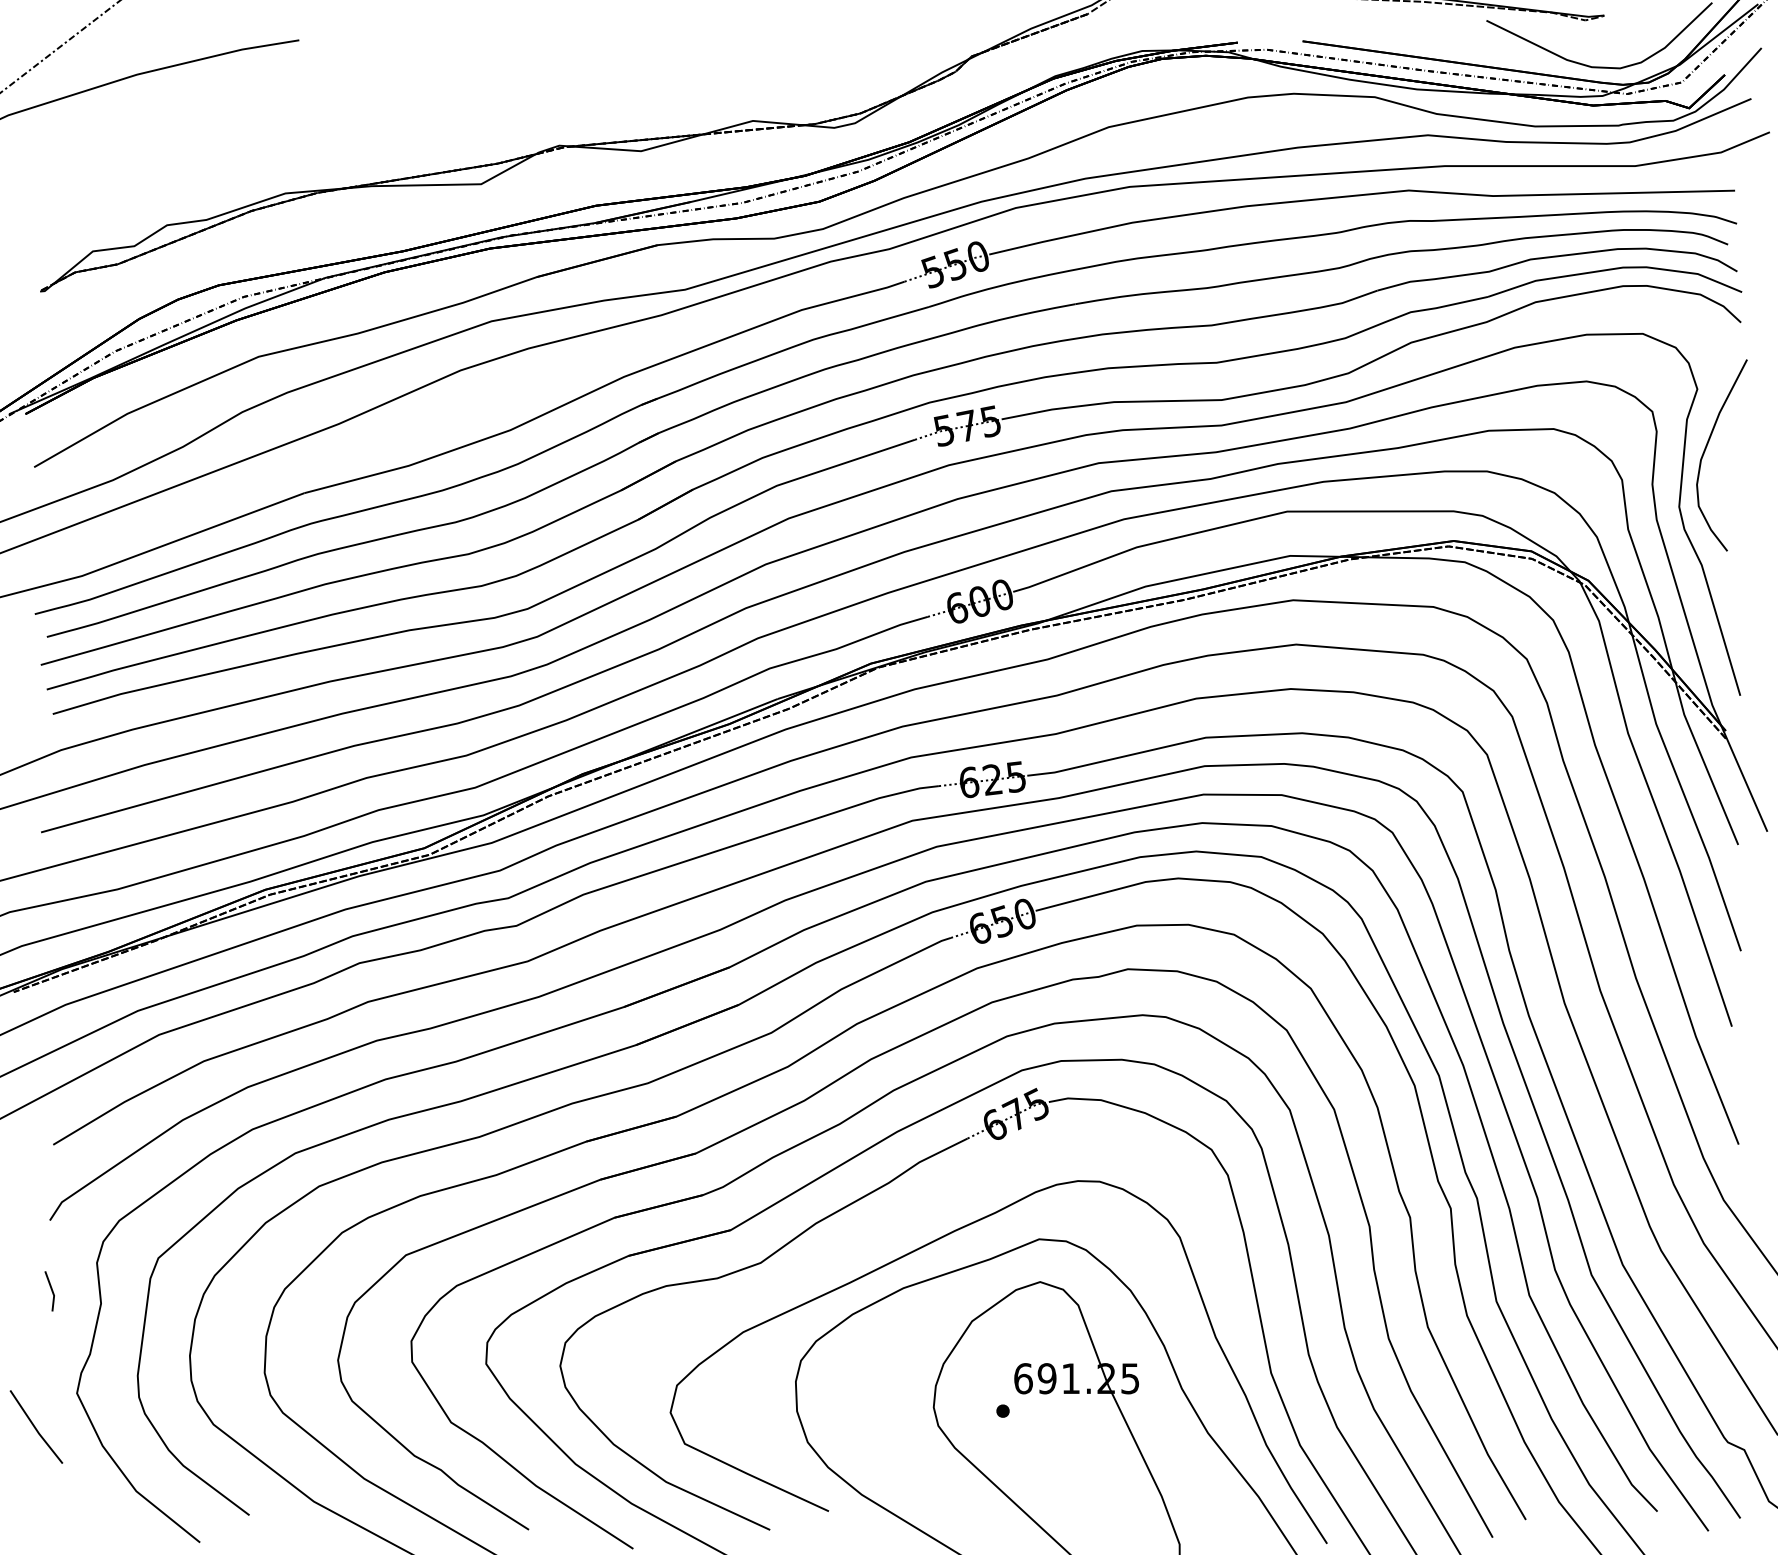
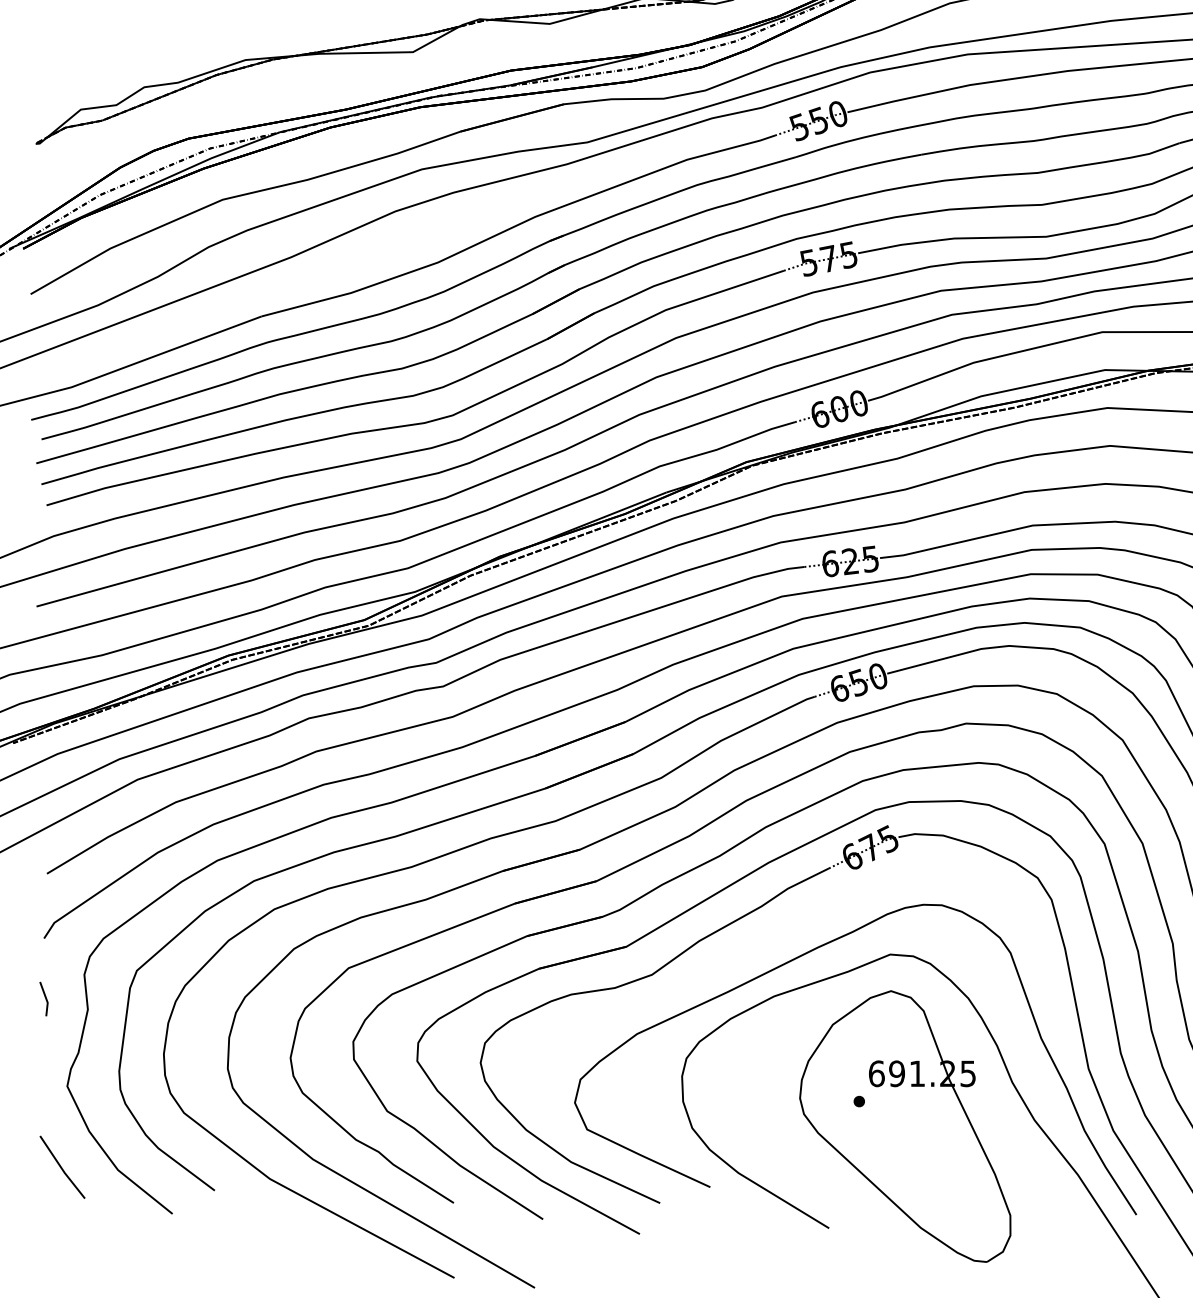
line: (35, 1426) -> (61, 1166), moved

